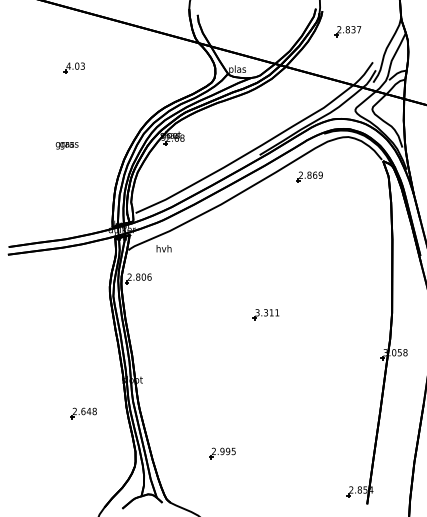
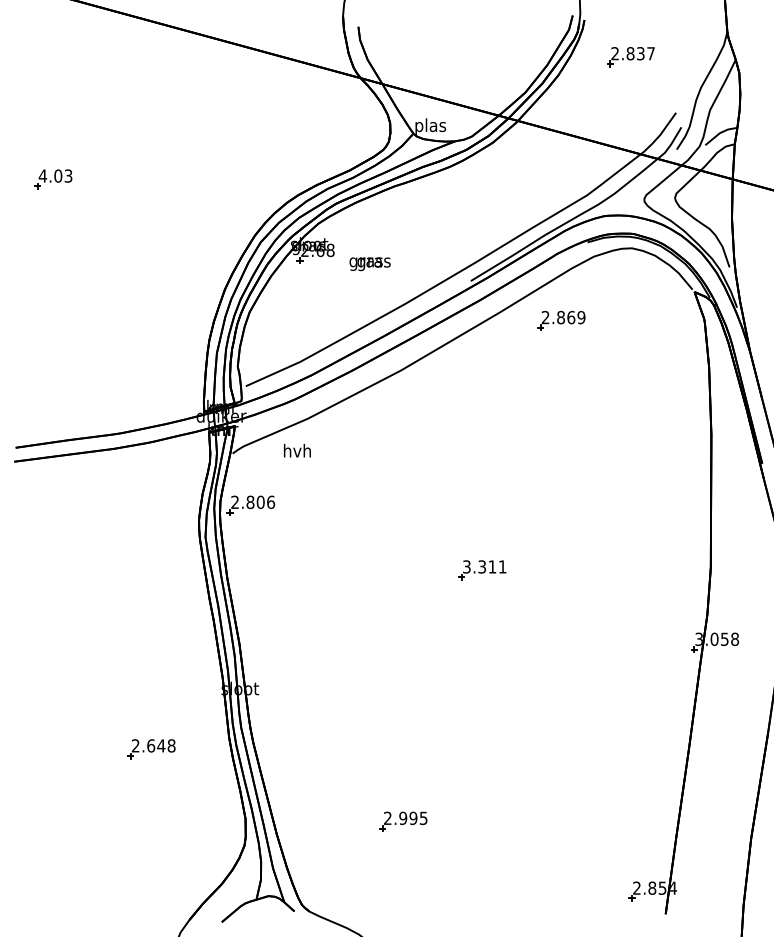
part: (73, 67) -> (51, 178), moved
text: (66, 145) -> (368, 263), moved

